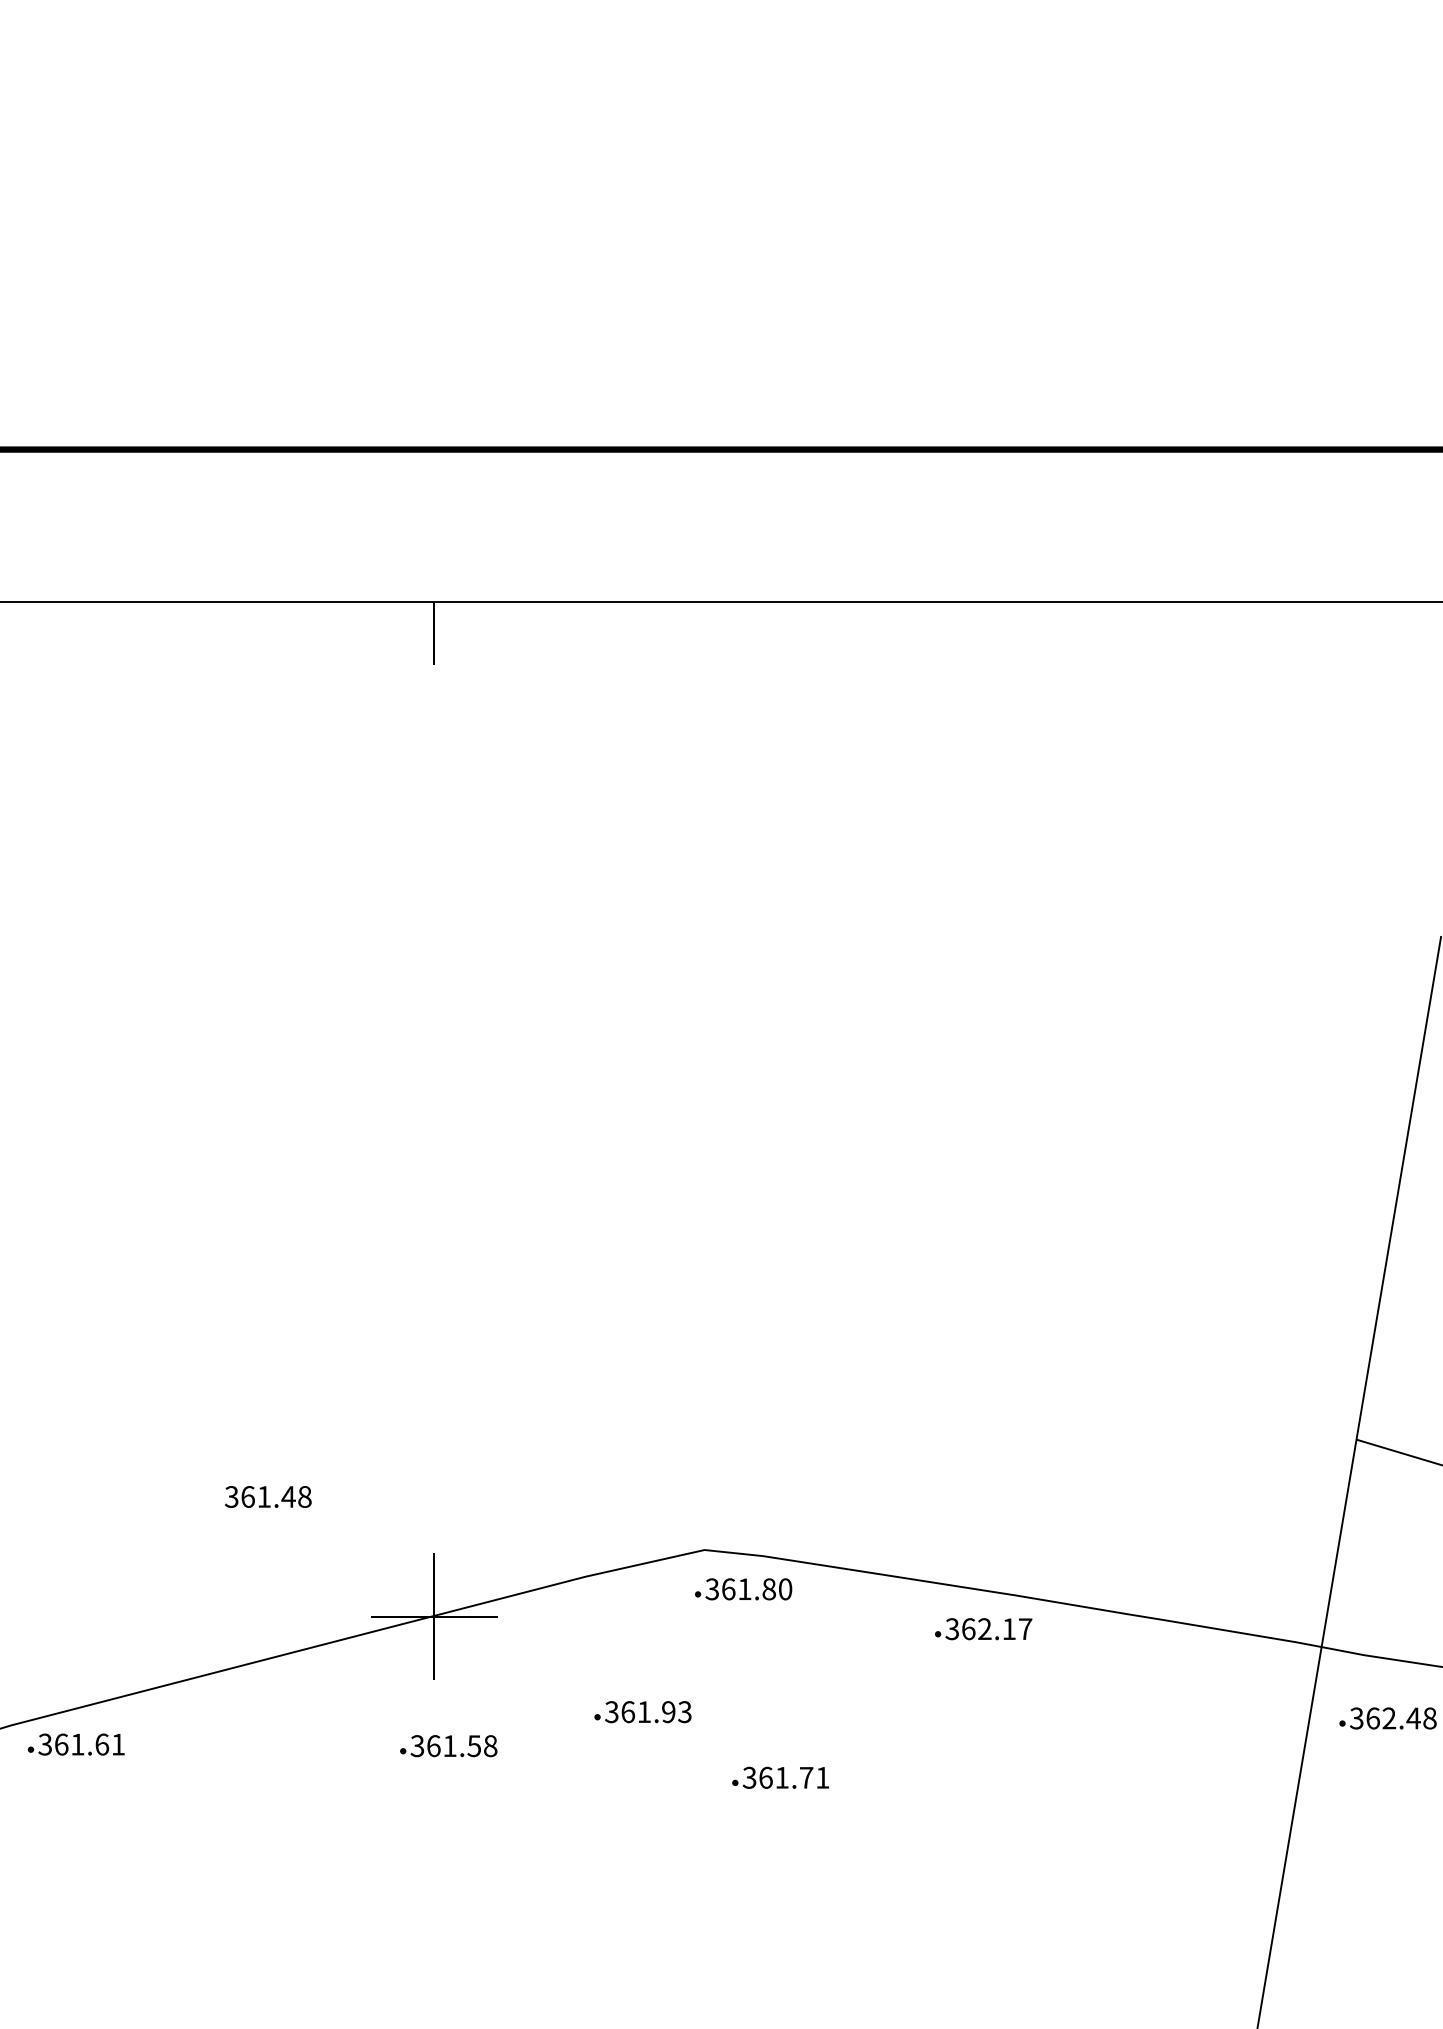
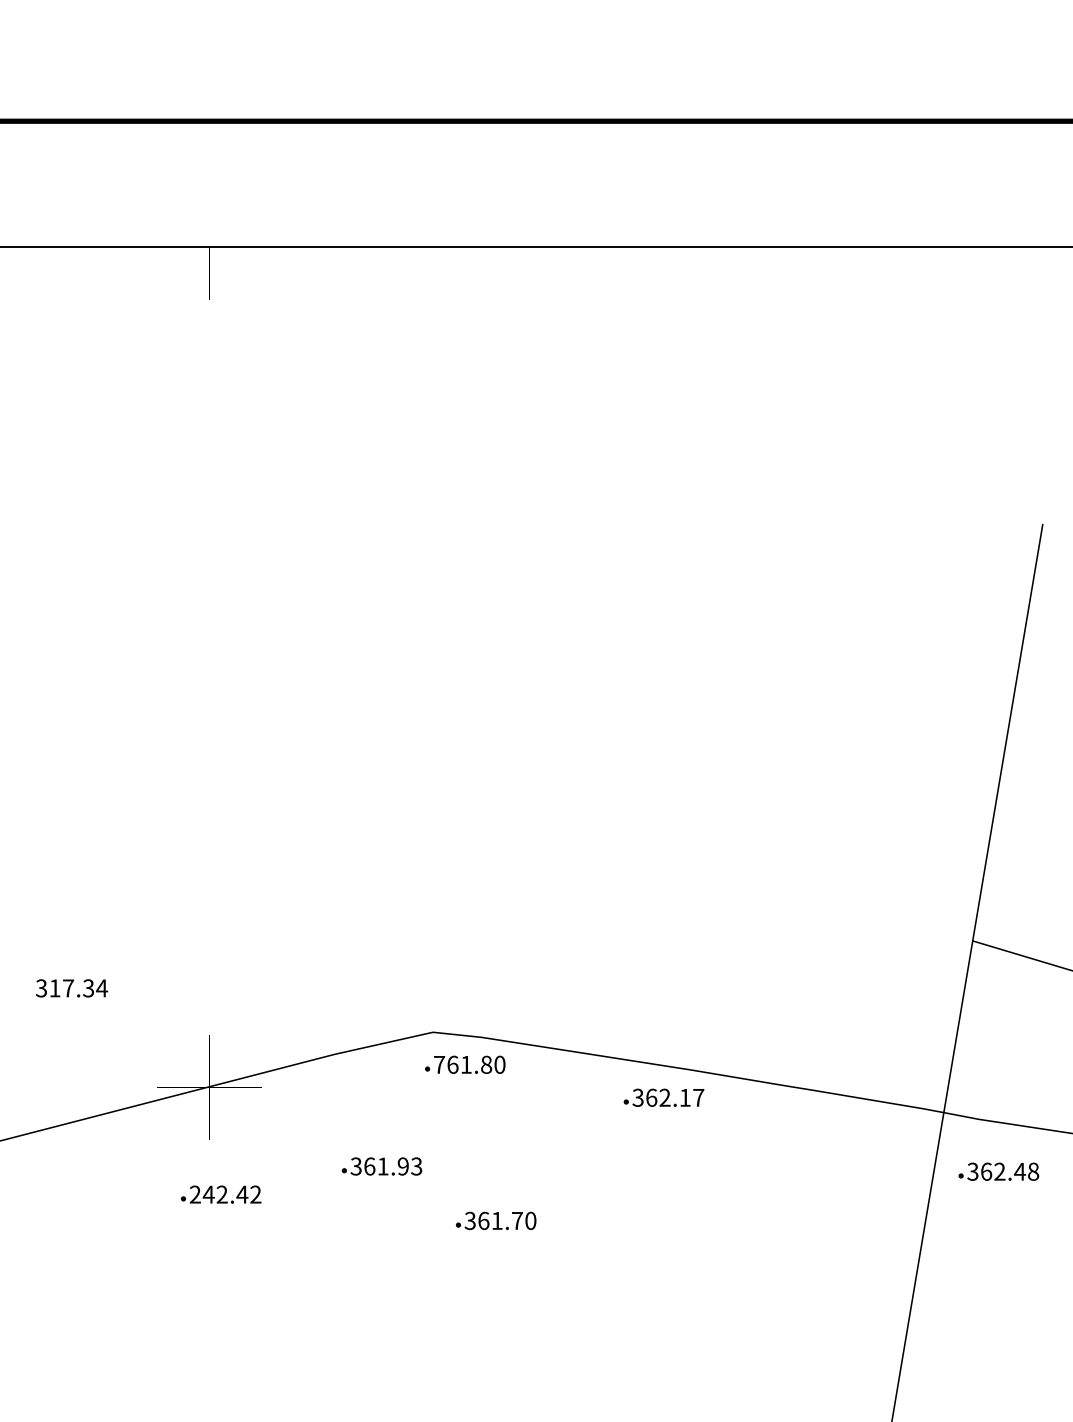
text: (276, 1496) -> (78, 987), 361.48 -> 317.34
text: (712, 1589) -> (439, 1064), 361.80 -> 761.80
text: (453, 1746) -> (225, 1194), 361.58 -> 242.42
text: (822, 1777) -> (530, 1220), 361.71 -> 361.70

